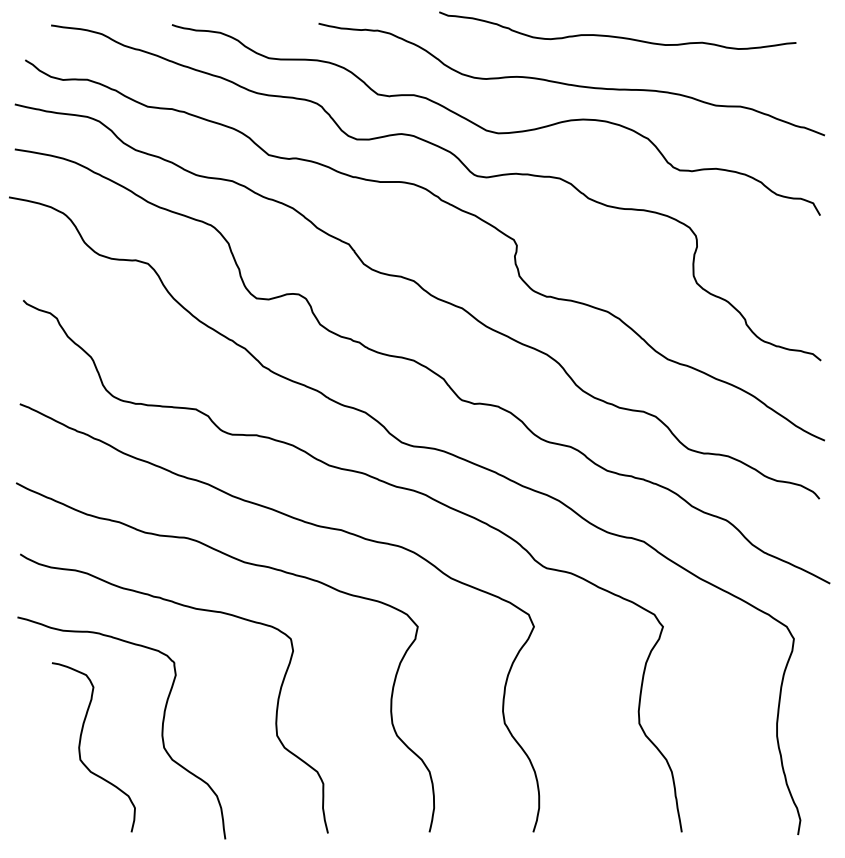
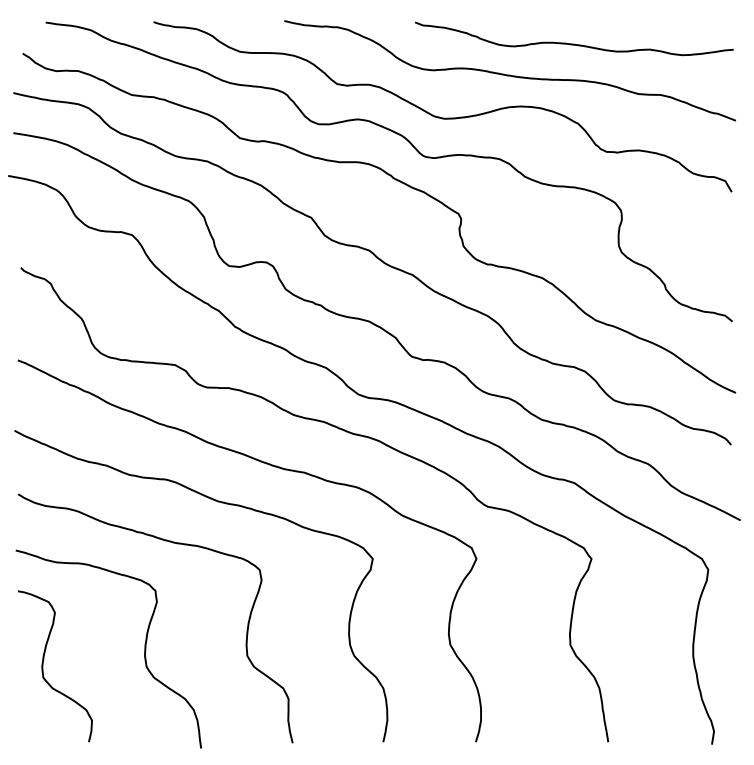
curve: (617, 36) -> (574, 44), moved
curve: (80, 747) -> (43, 666), moved

